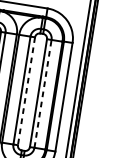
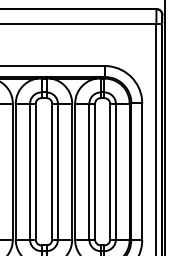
line: (26, 91) -> (95, 171), dashed -> solid
line: (42, 93) -> (115, 171), dashed -> solid

